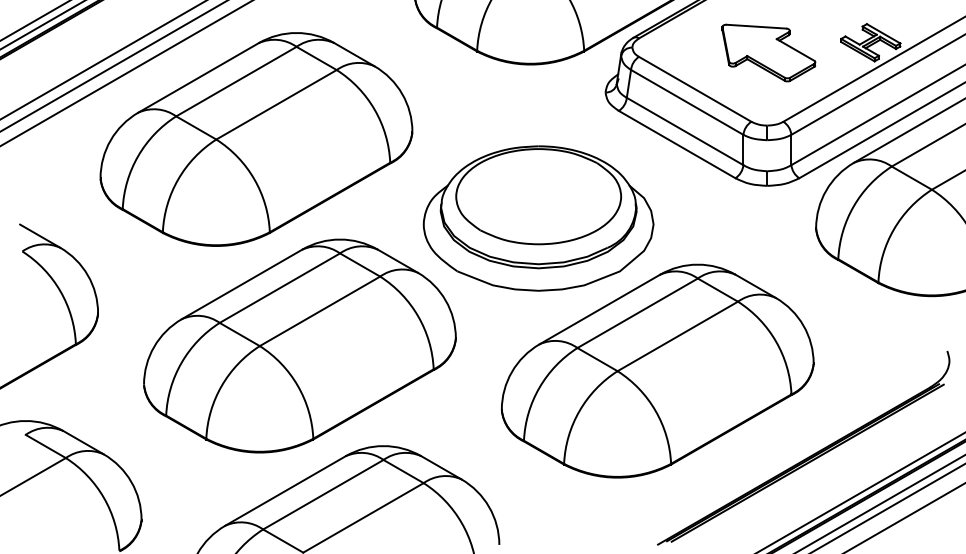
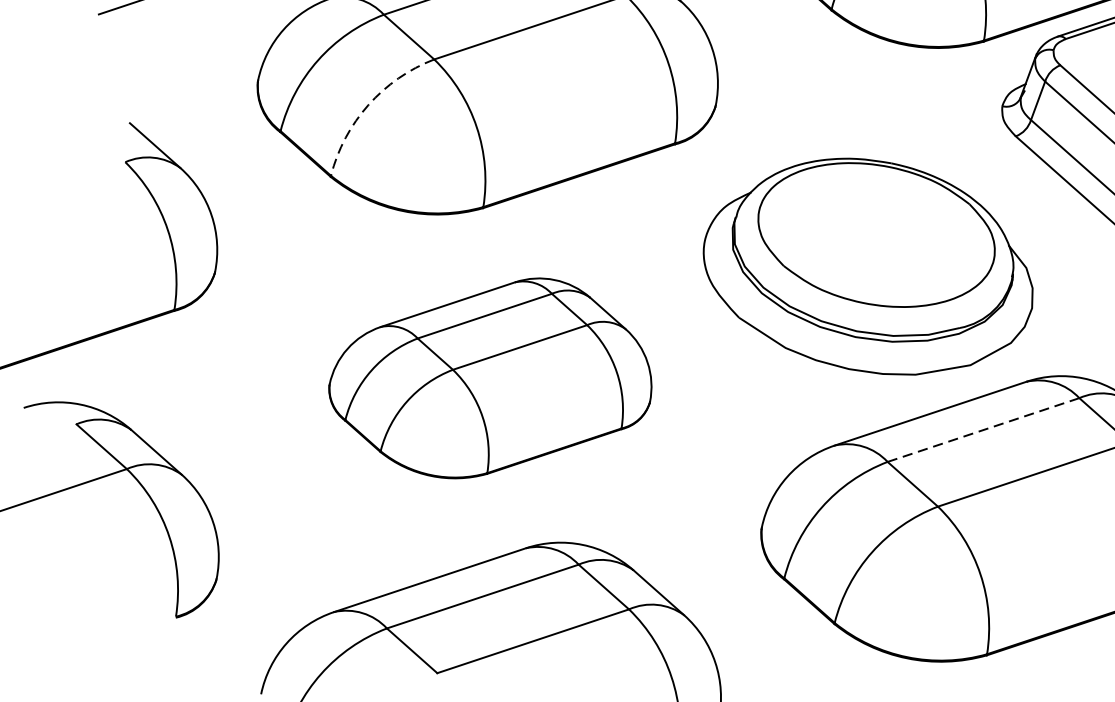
arc: (178, 179) -> (368, 105), solid -> dashed
line: (638, 313) -> (984, 430), solid -> dashed
part: (299, 345) -> (492, 377), size x0.7

